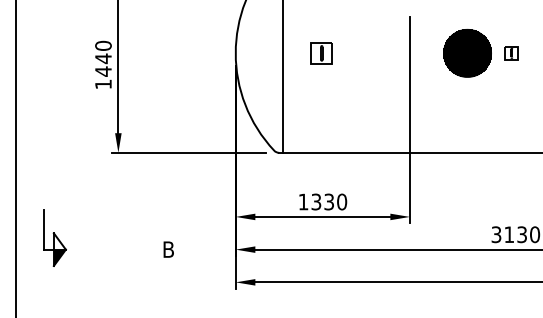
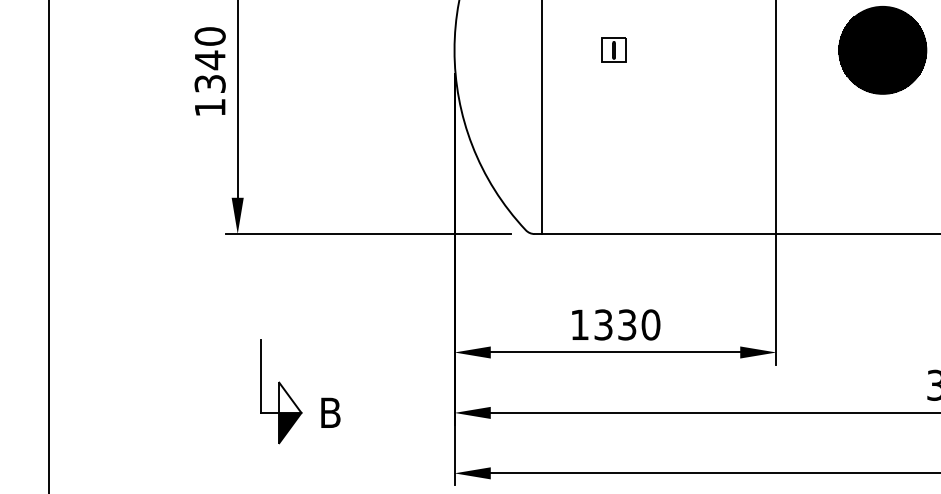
part: (322, 53) -> (614, 50), size x0.62
text: (103, 71) -> (210, 83), 1440 -> 1340
part: (54, 237) -> (280, 390), moved

